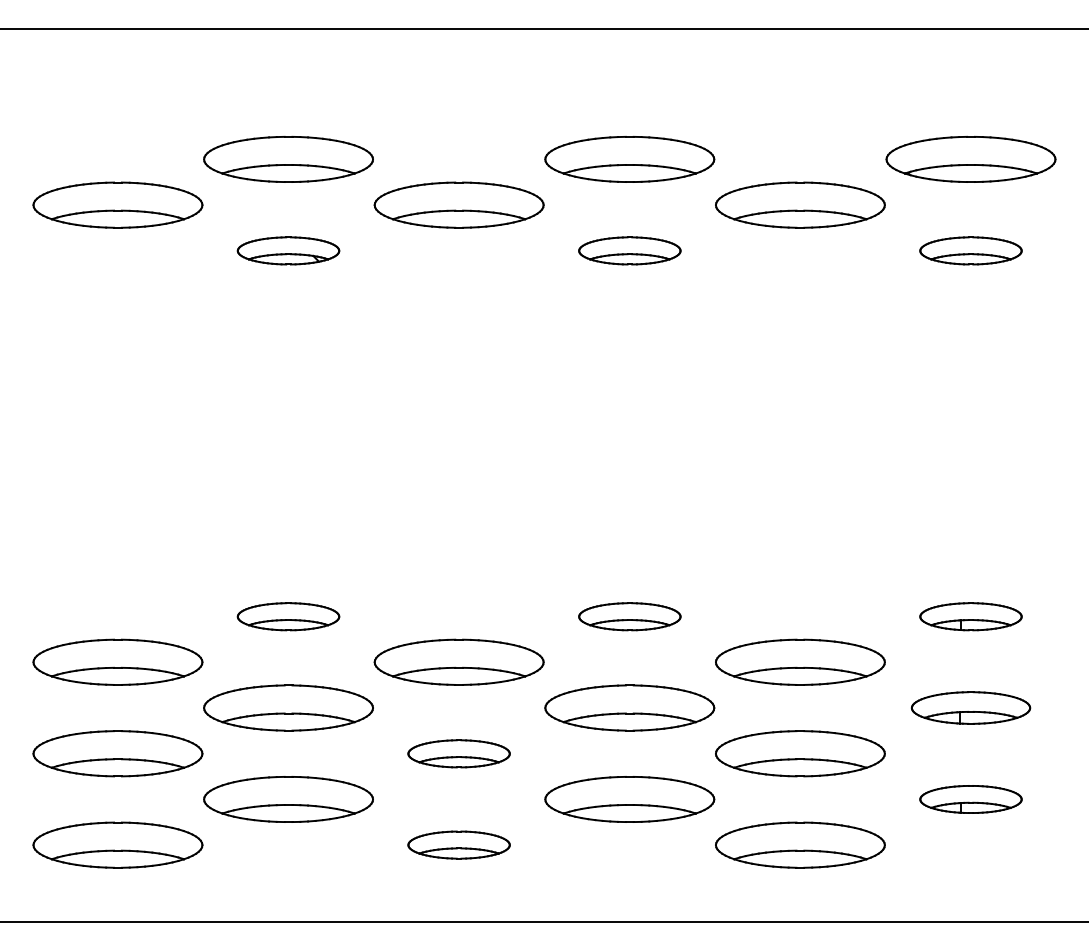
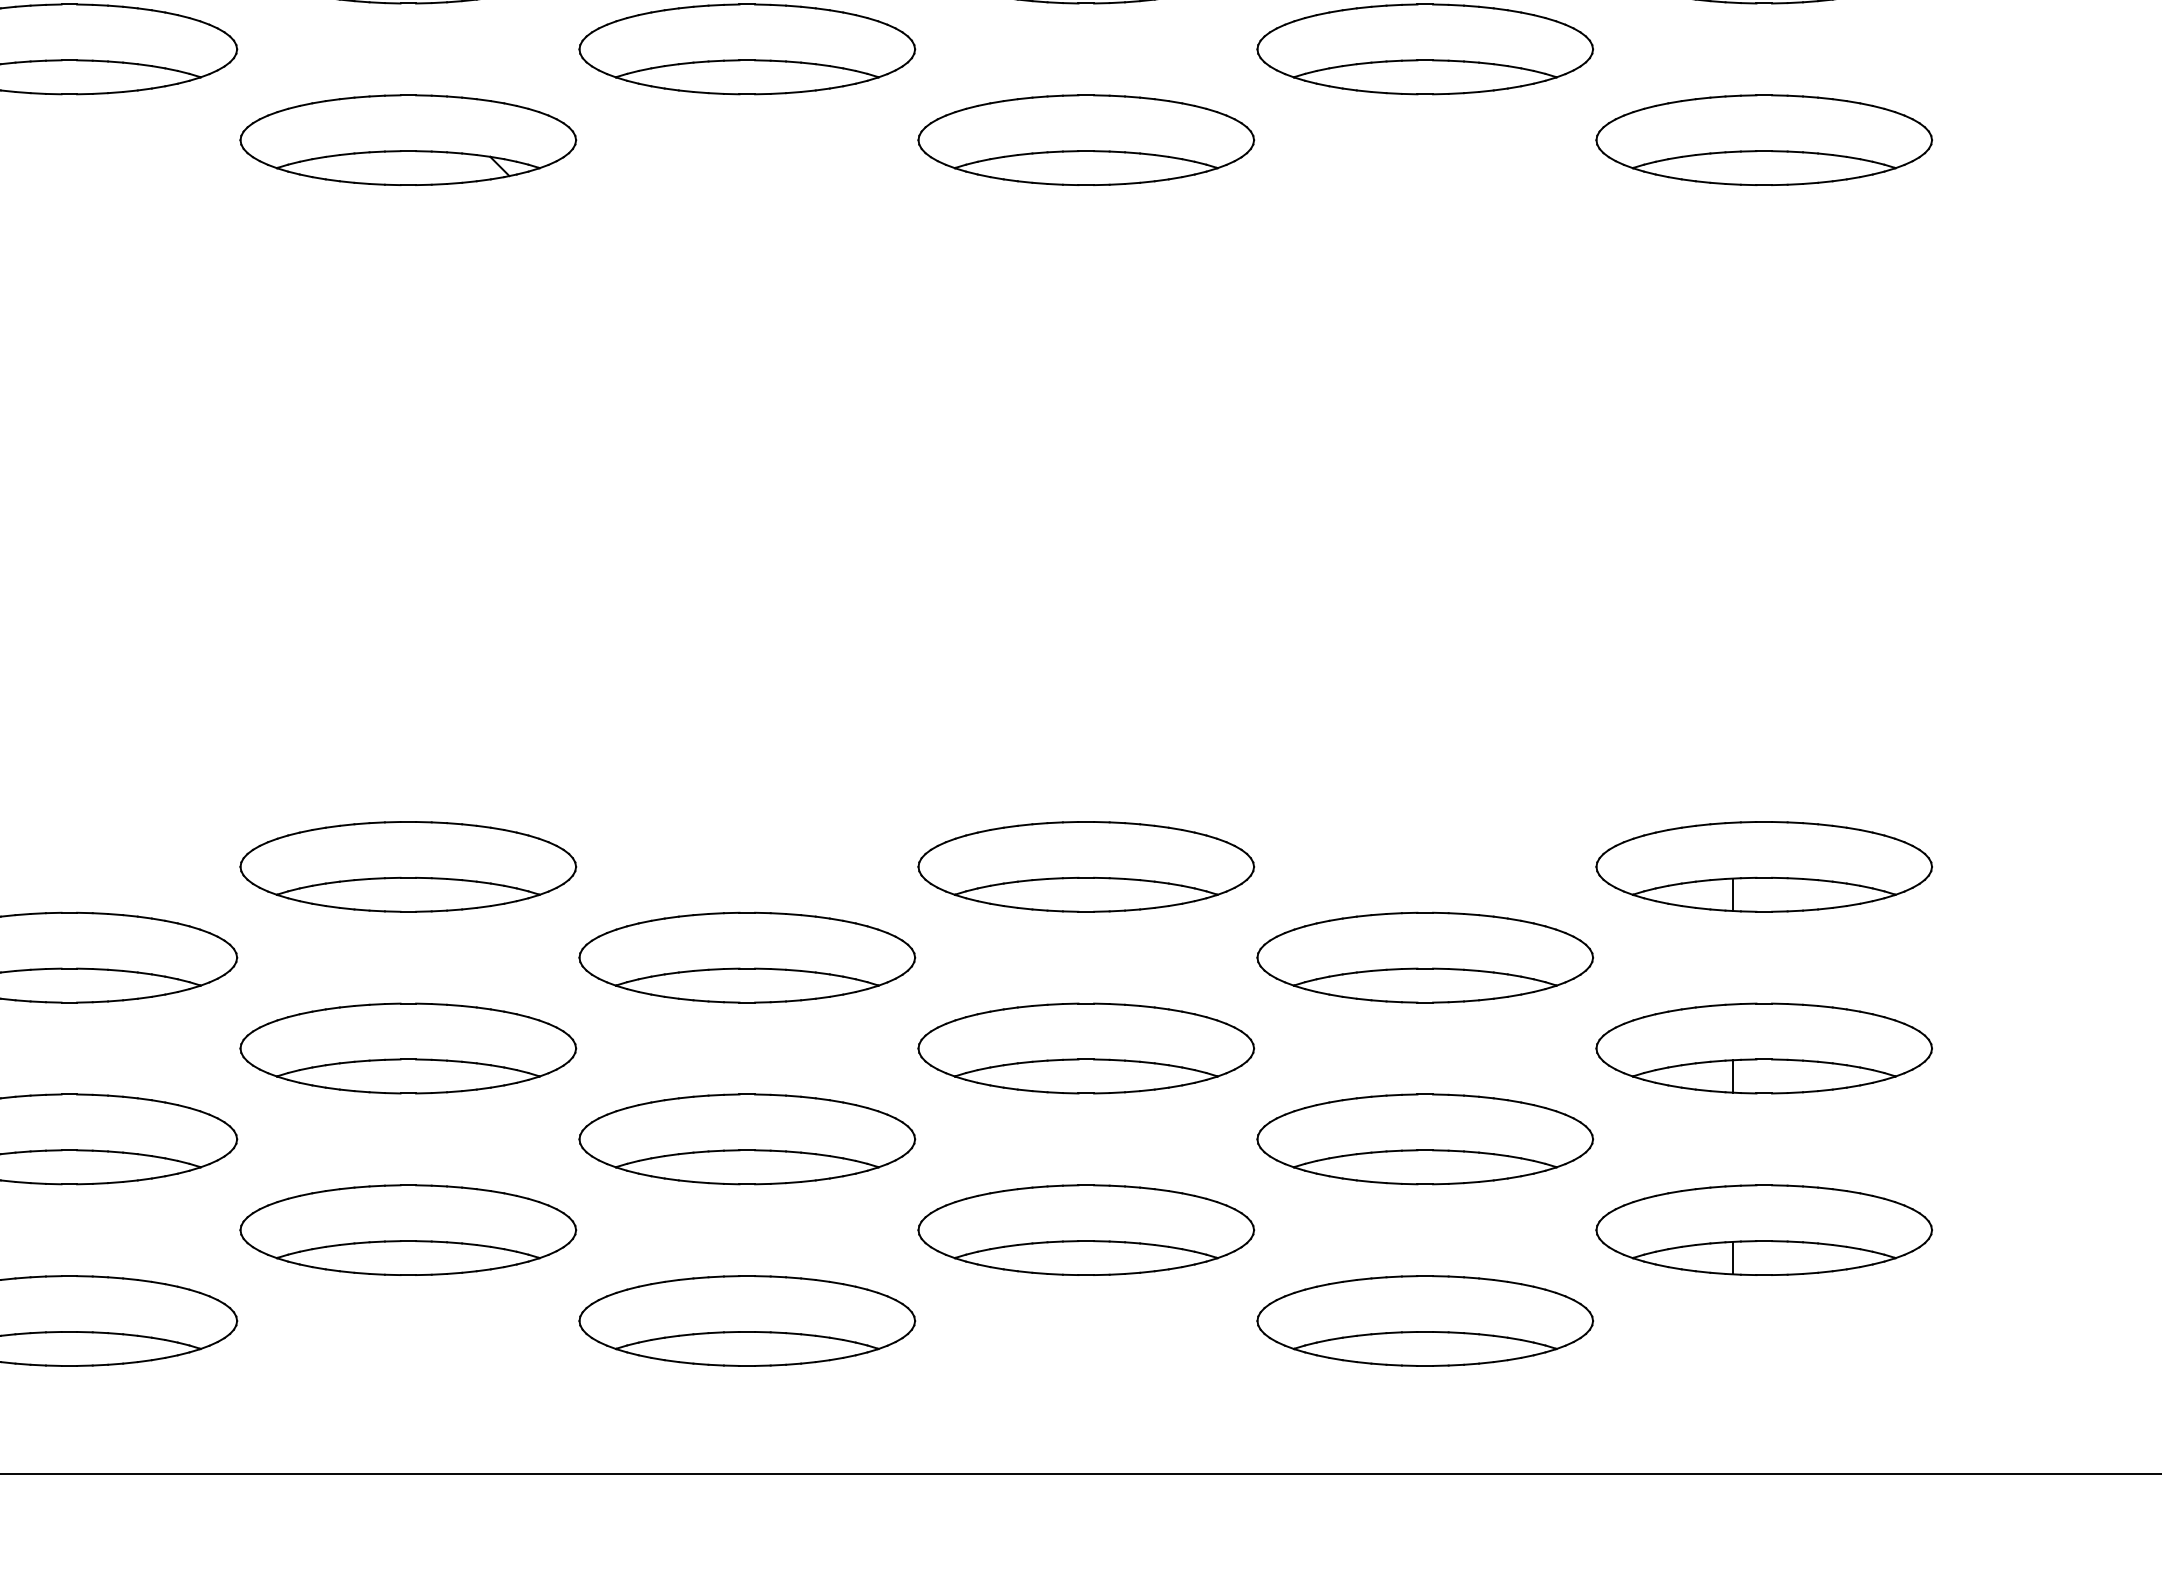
part: (288, 250) -> (408, 139), size x1.67
part: (629, 250) -> (1085, 139), size x1.67
part: (970, 250) -> (1763, 139), size x1.67
part: (288, 616) -> (408, 866), size x1.67
part: (629, 616) -> (1085, 866), size x1.67
part: (970, 616) -> (1763, 866), size x1.67
part: (970, 707) -> (1763, 1047), size x1.43
part: (458, 753) -> (745, 1138), size x1.67
part: (970, 799) -> (1763, 1230), size x1.67
part: (458, 844) -> (745, 1319), size x1.67

